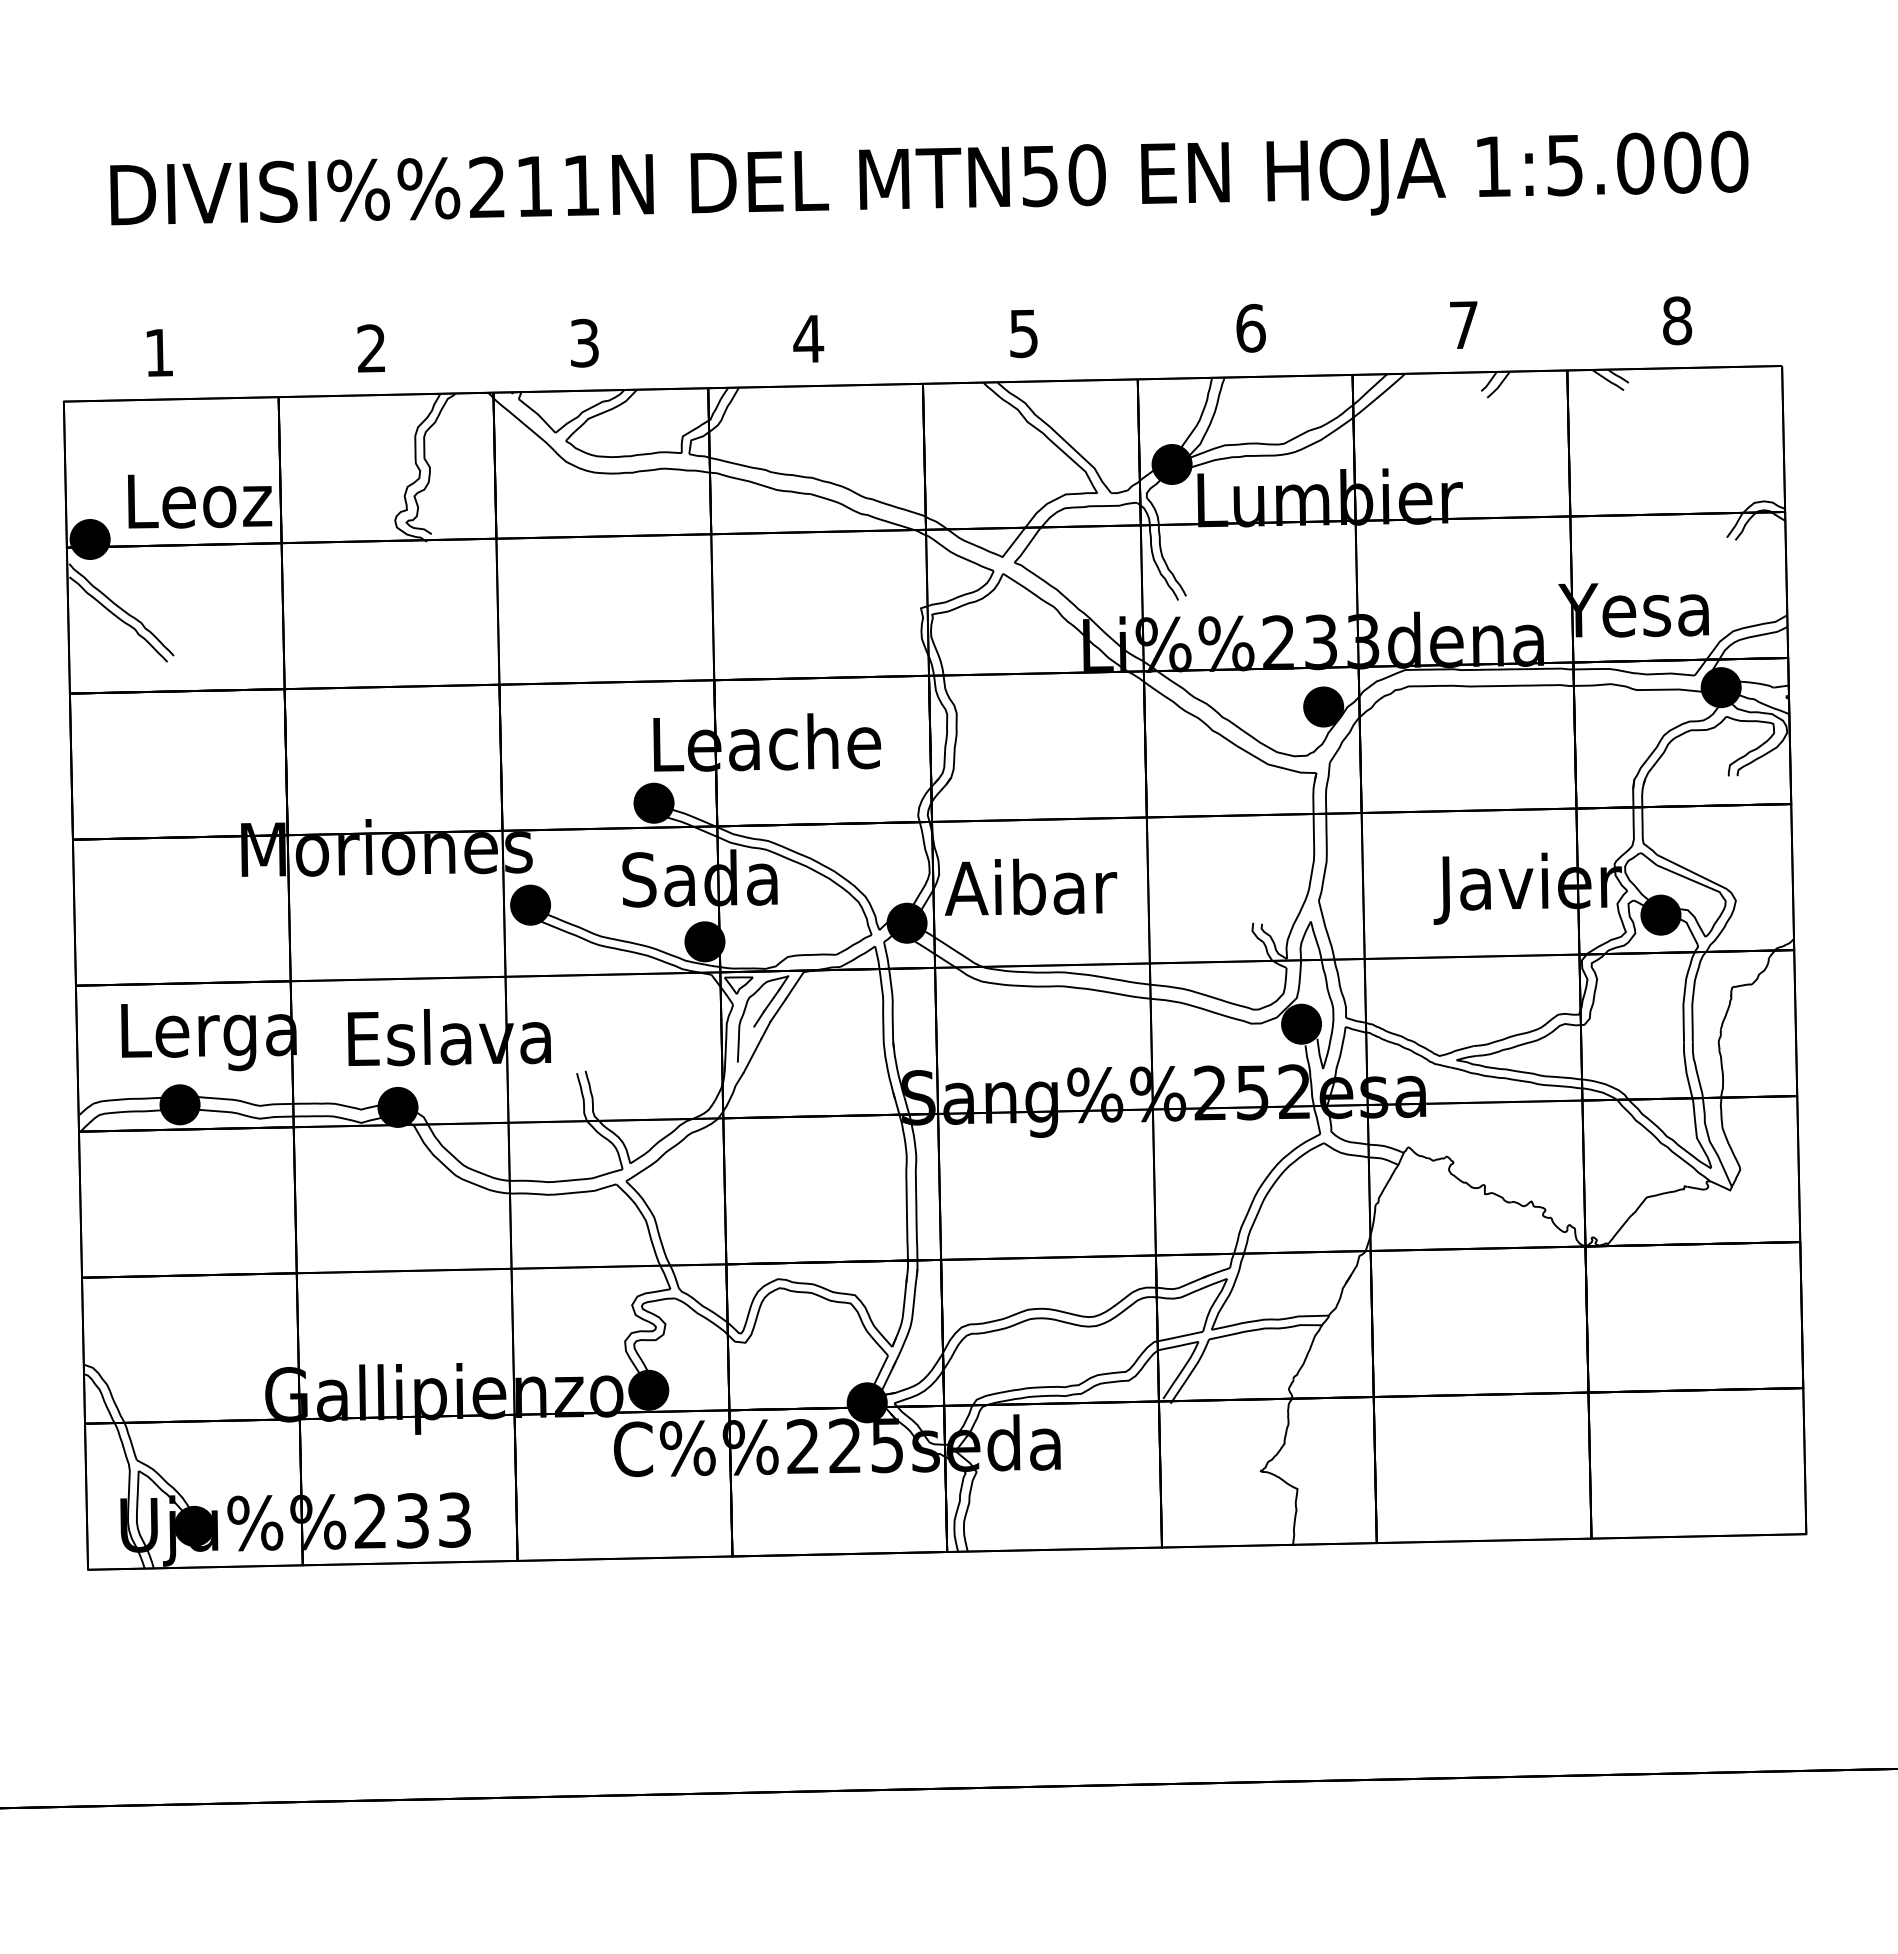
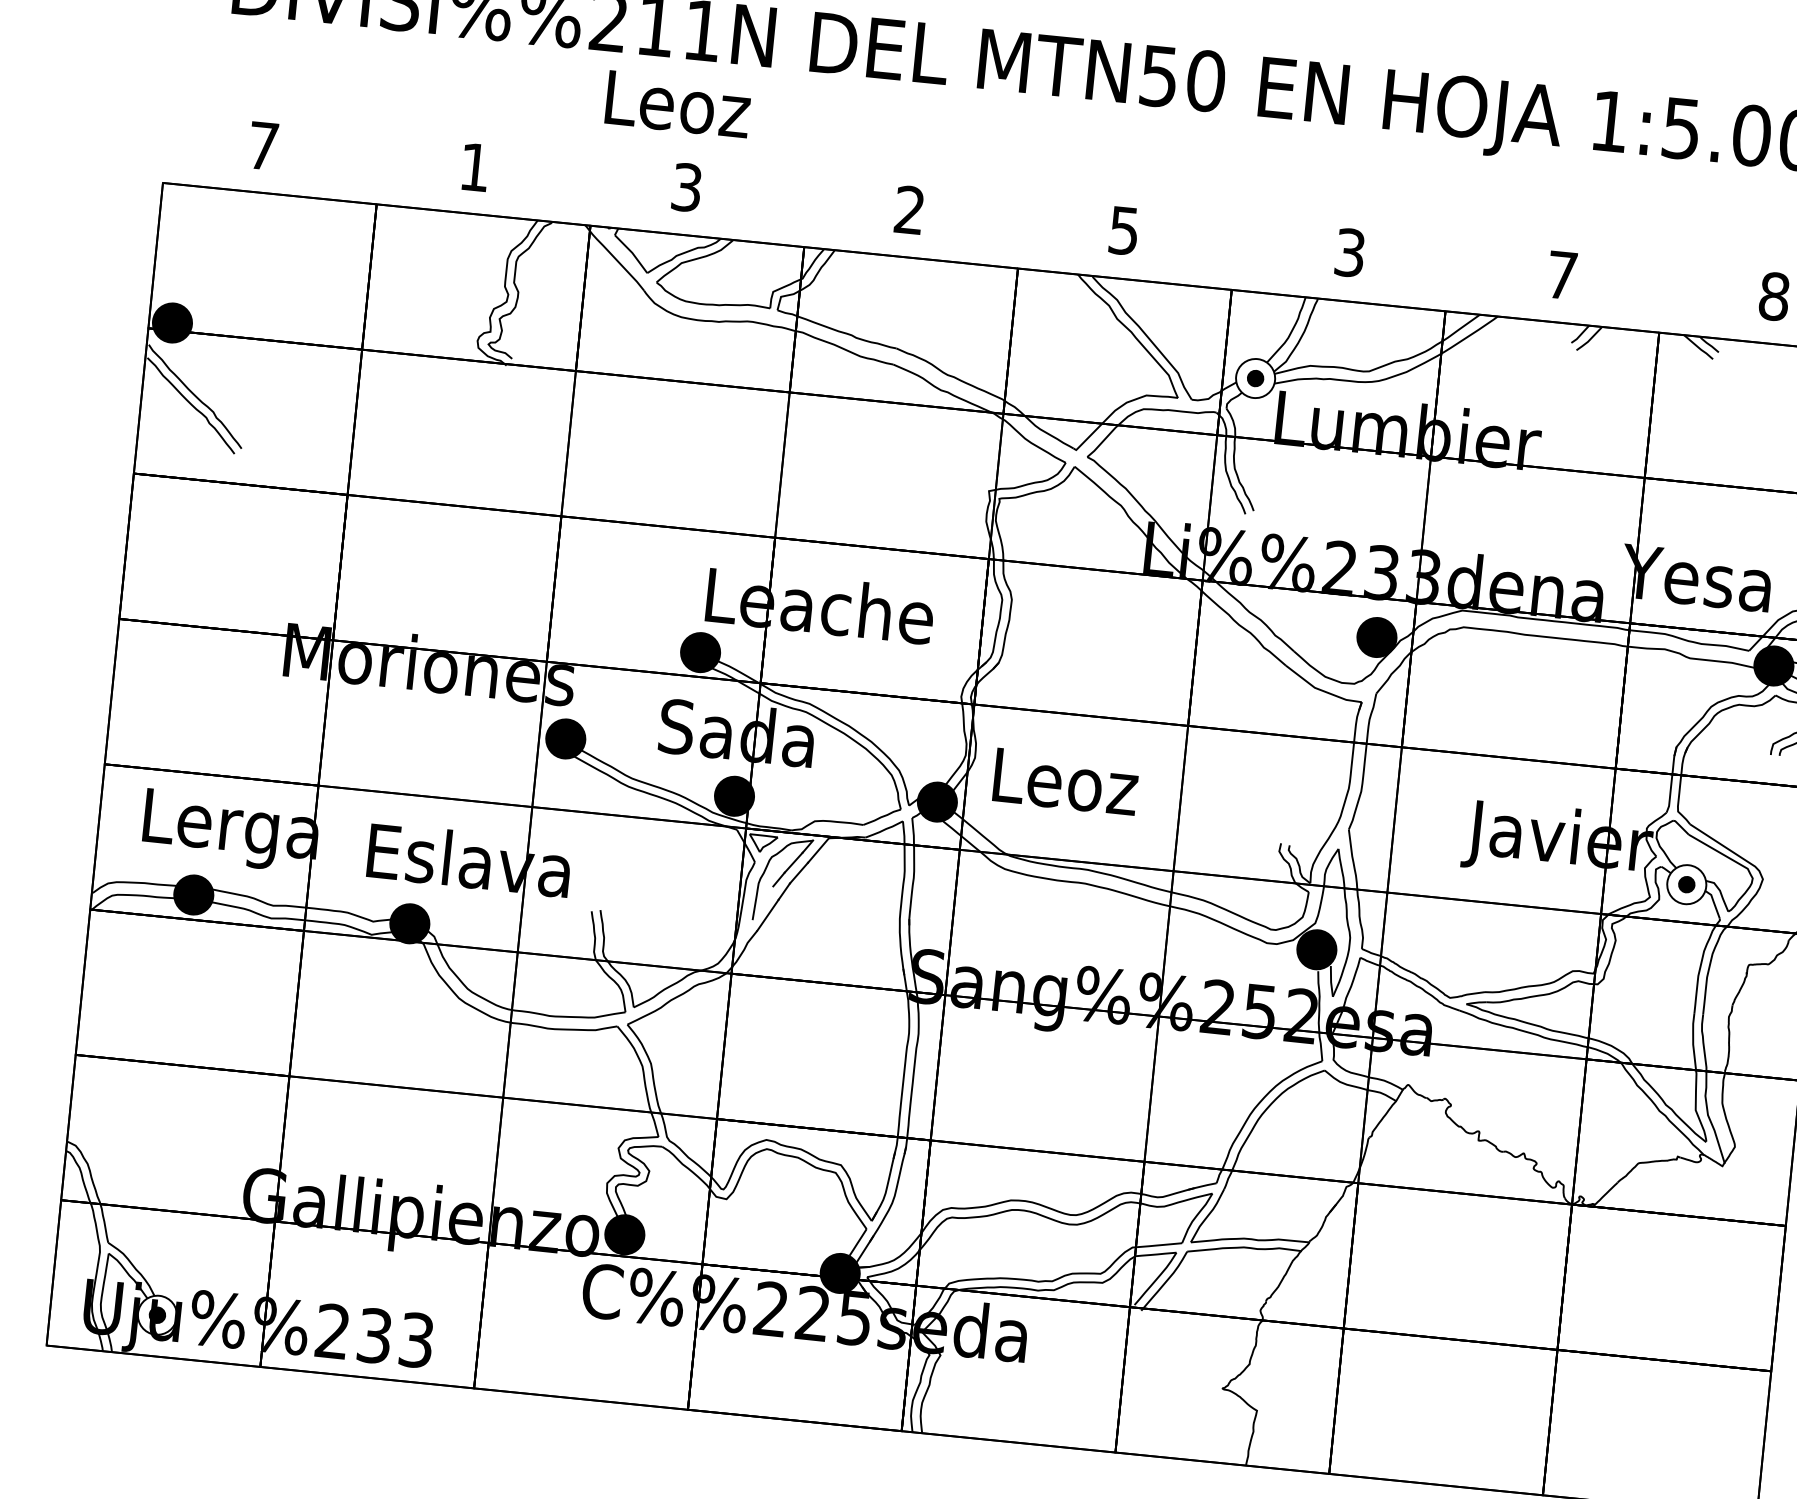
text: (1250, 327) -> (1349, 251), 6 -> 3
text: (808, 338) -> (909, 209), 4 -> 2
text: (371, 348) -> (474, 167), 2 -> 1
text: (158, 352) -> (262, 145), 1 -> 7
fill: (1171, 464) -> (1255, 378), removed
text: (200, 501) -> (678, 105), moved
text: (1030, 886) -> (1064, 780), Aibar -> Leoz
fill: (1660, 914) -> (1686, 883), removed
fill: (194, 1525) -> (157, 1314), removed

